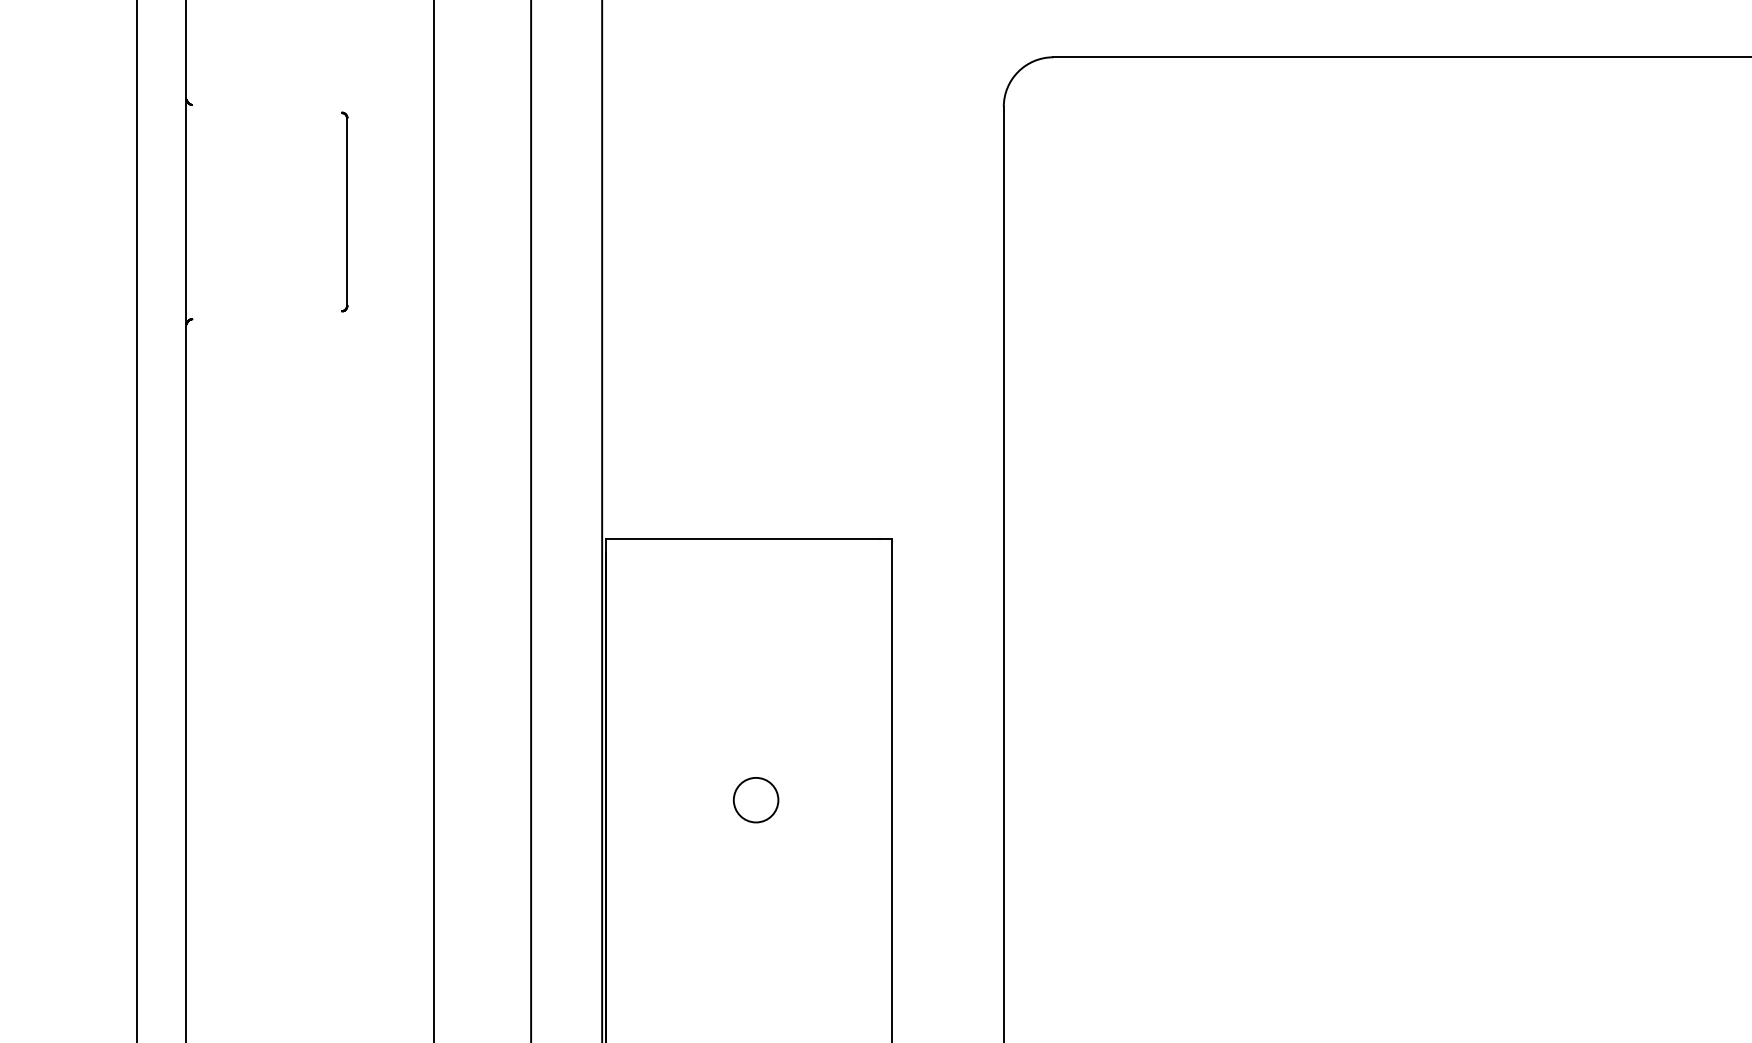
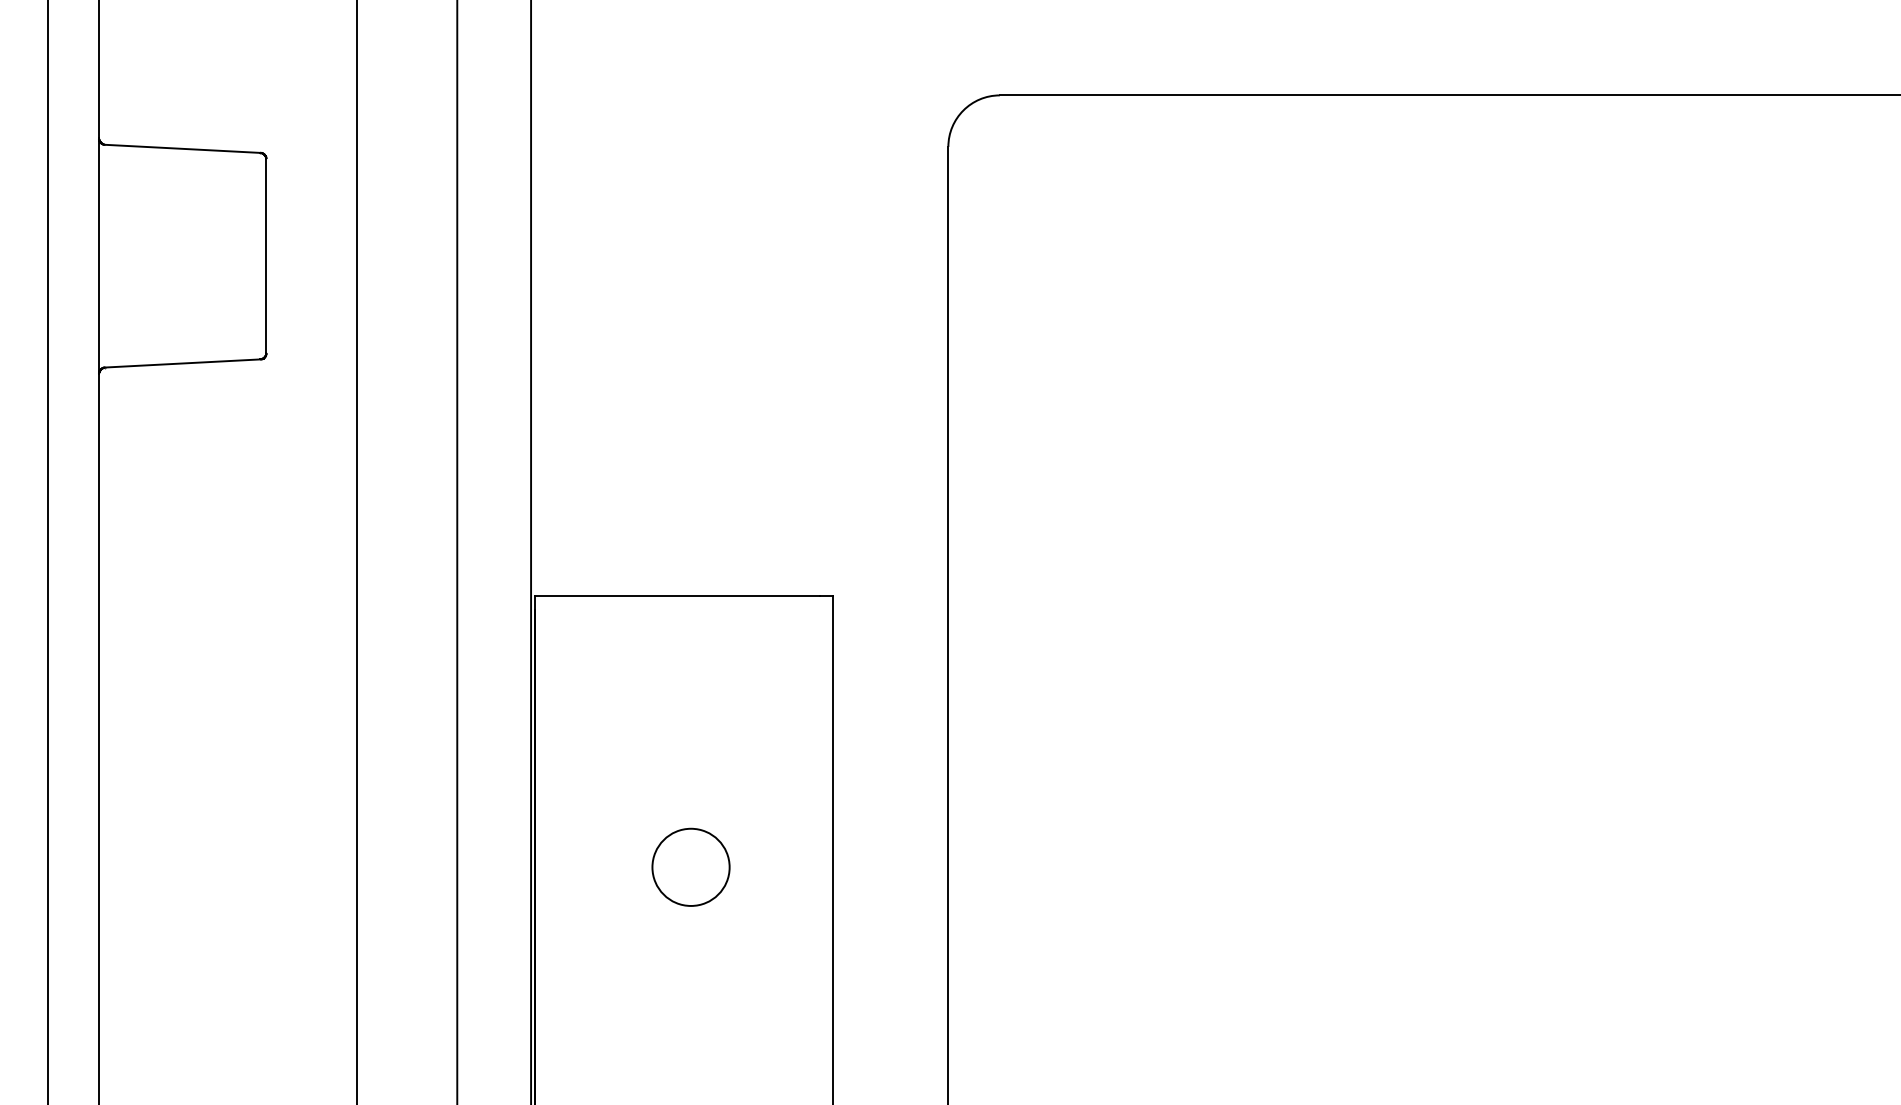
line: (266, 108) -> (182, 148), added
line: (266, 315) -> (182, 363), added
circle: (755, 799) -> (690, 866), size x1.67

